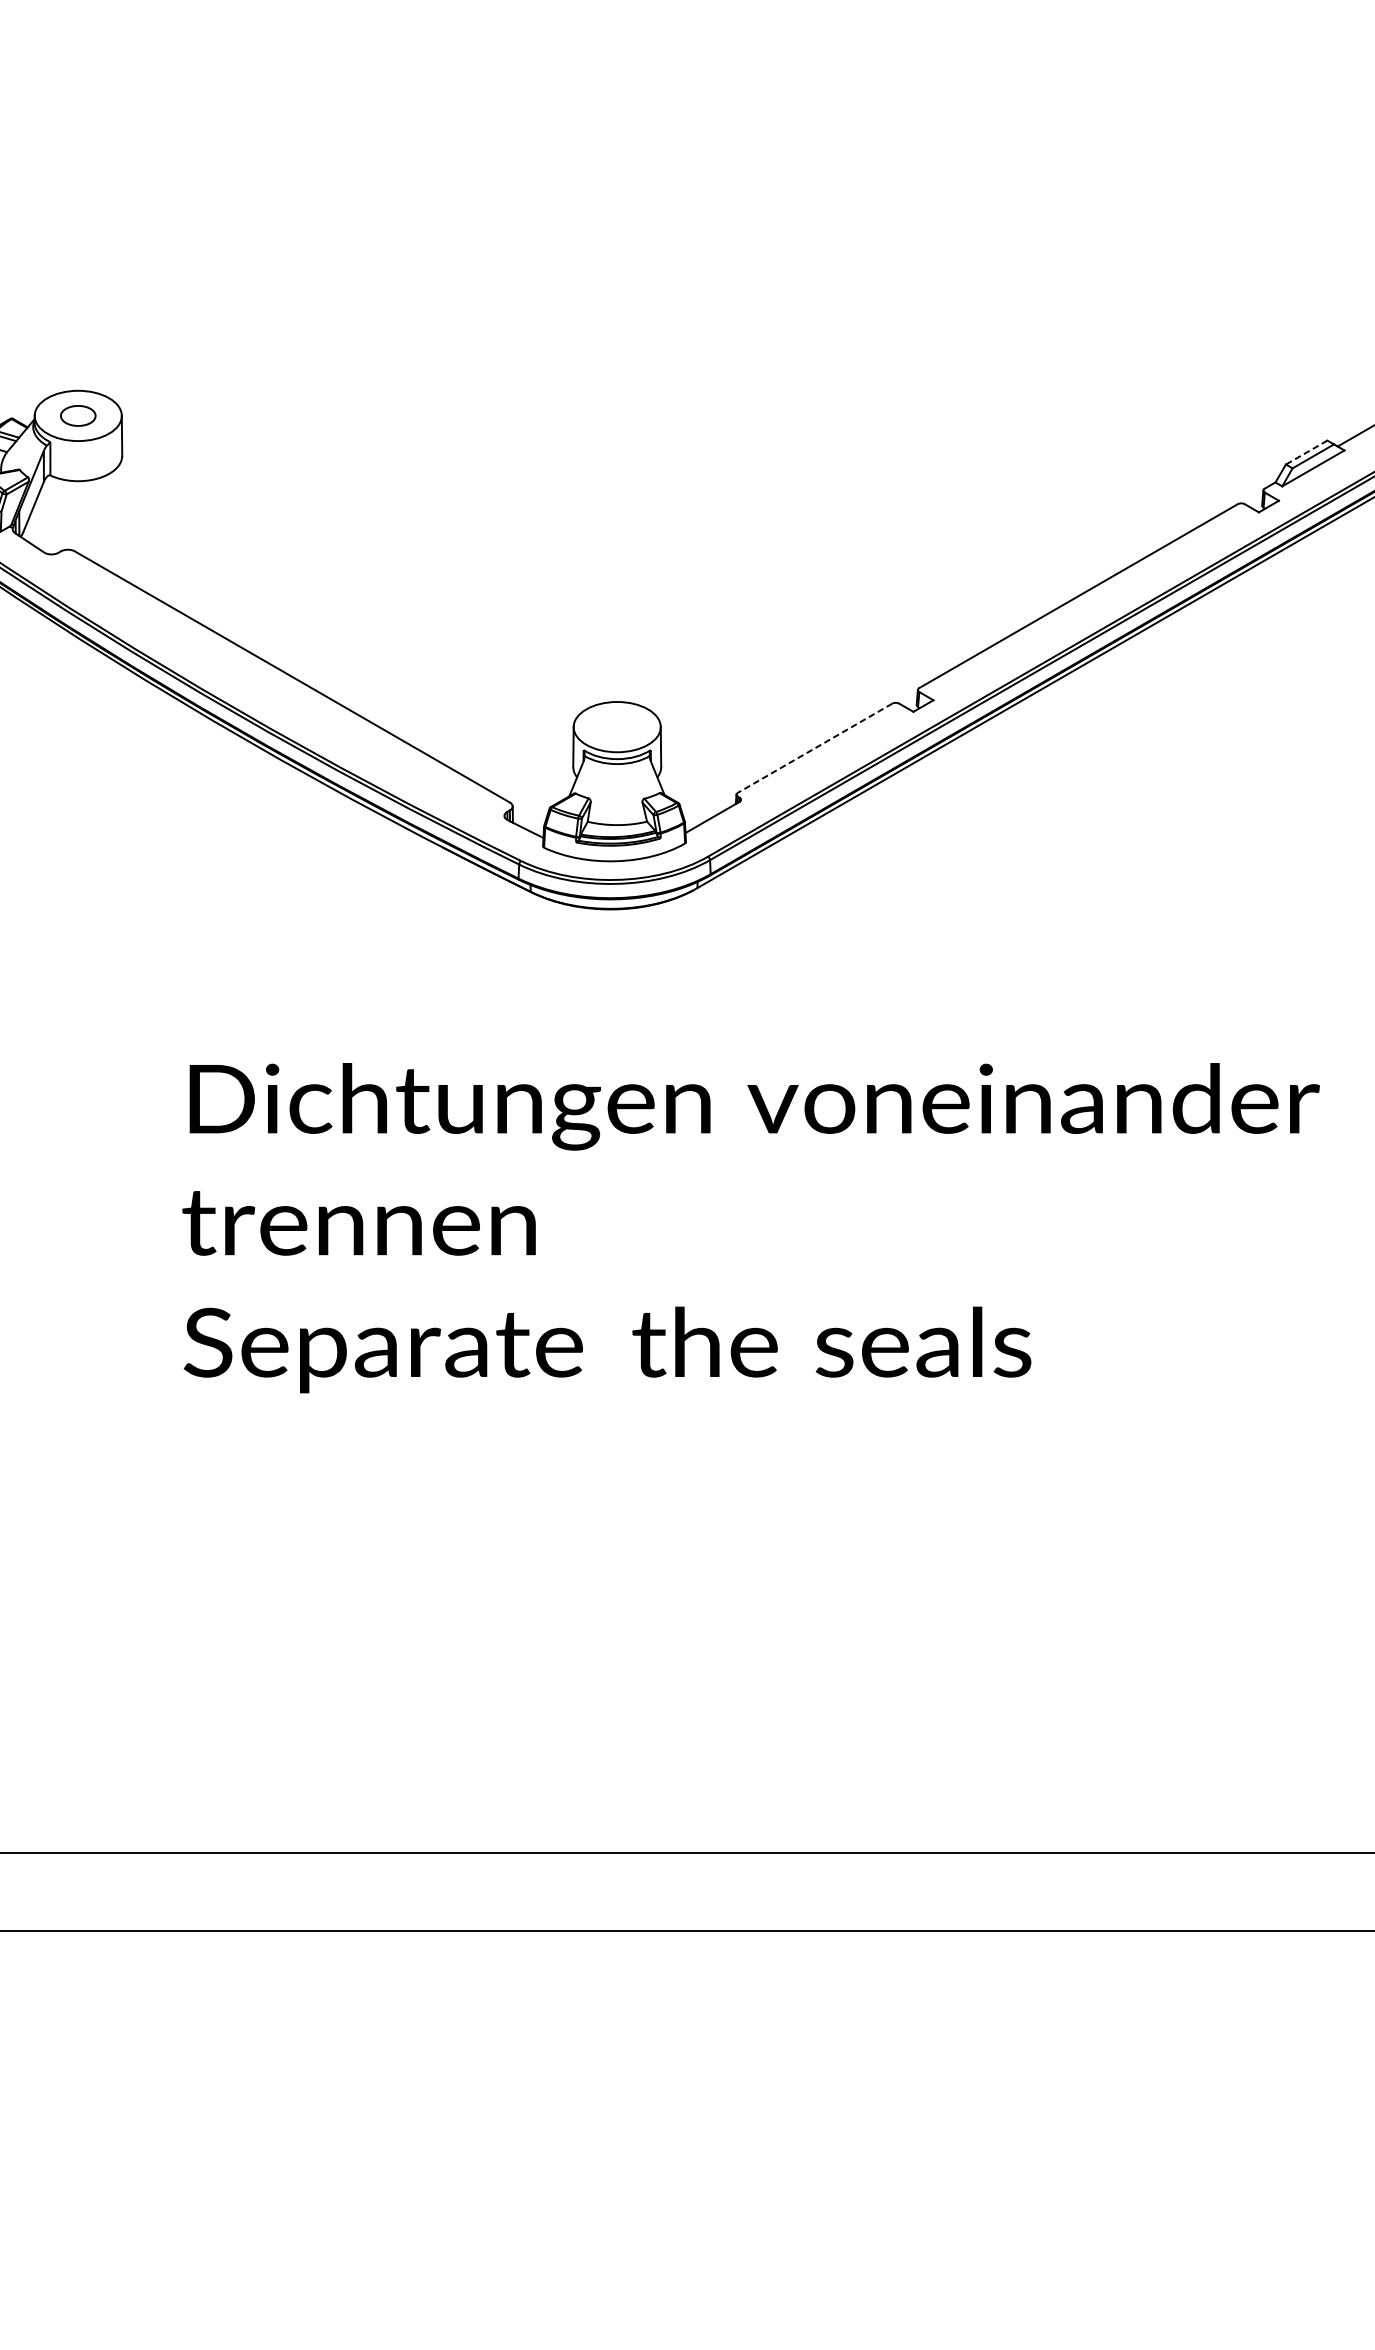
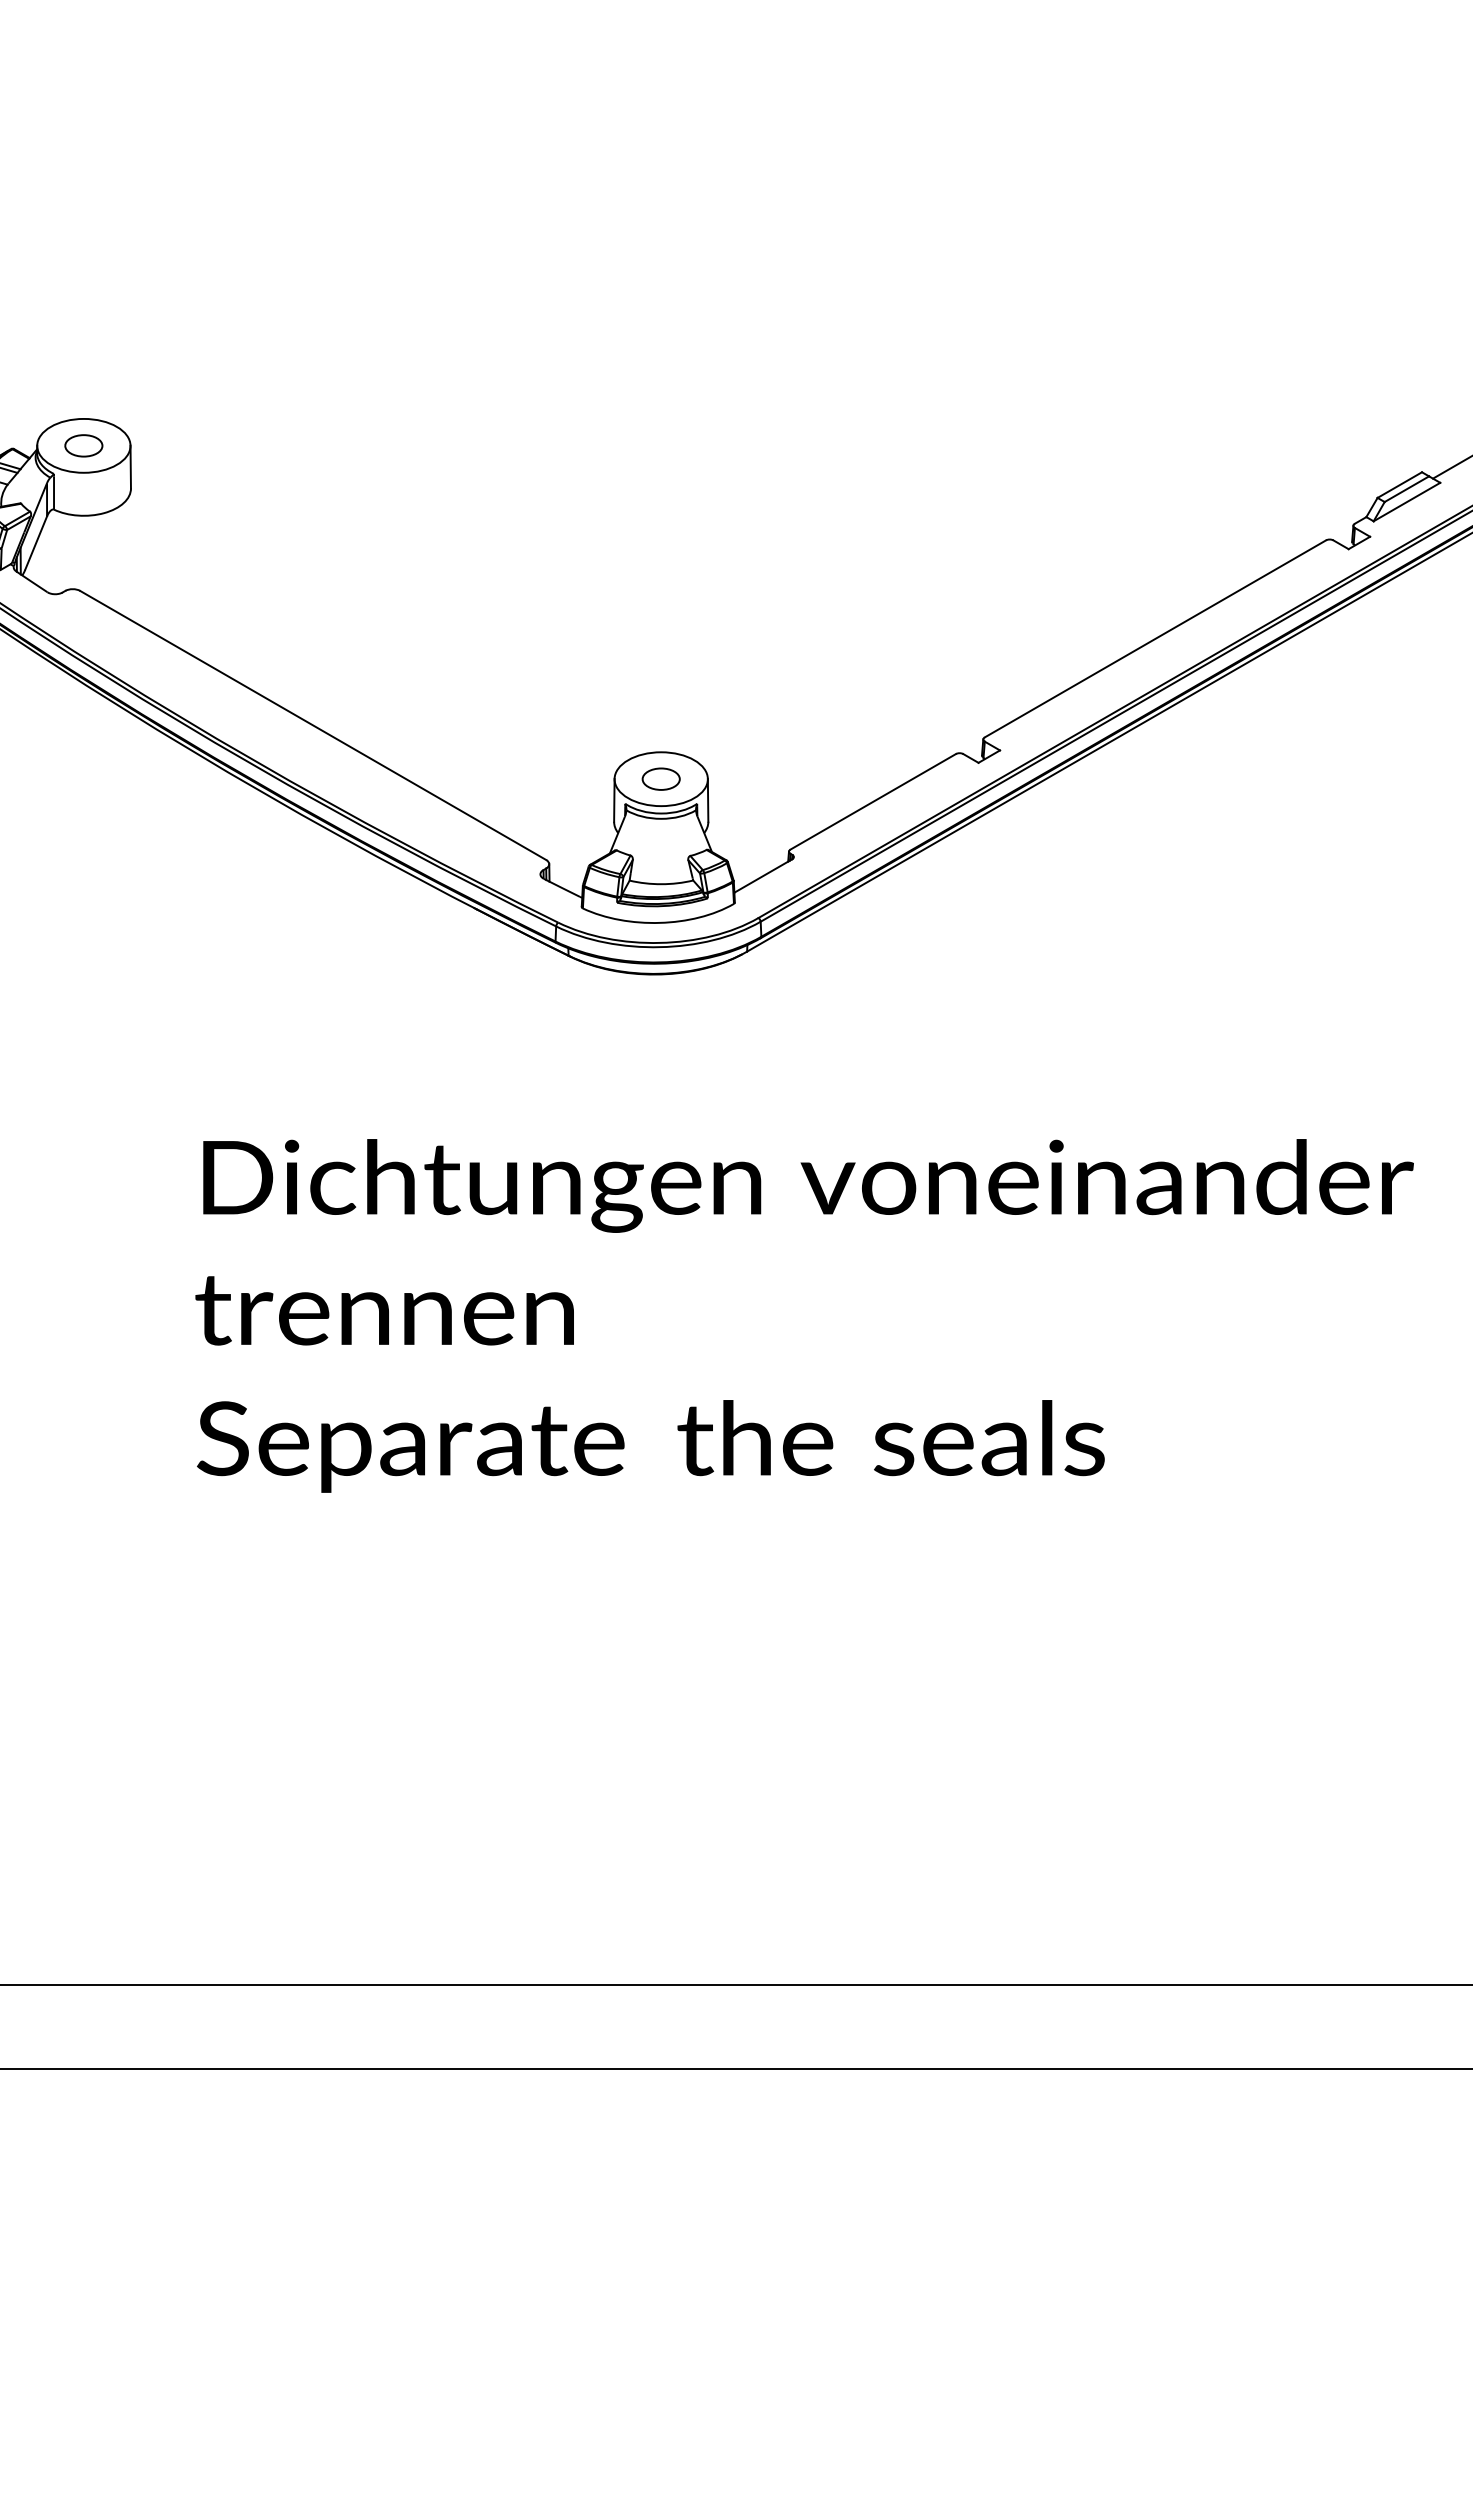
line: (1306, 452) -> (1399, 485), dashed -> solid
part: (616, 726) -> (660, 778), added
line: (814, 748) -> (872, 802), dashed -> solid

